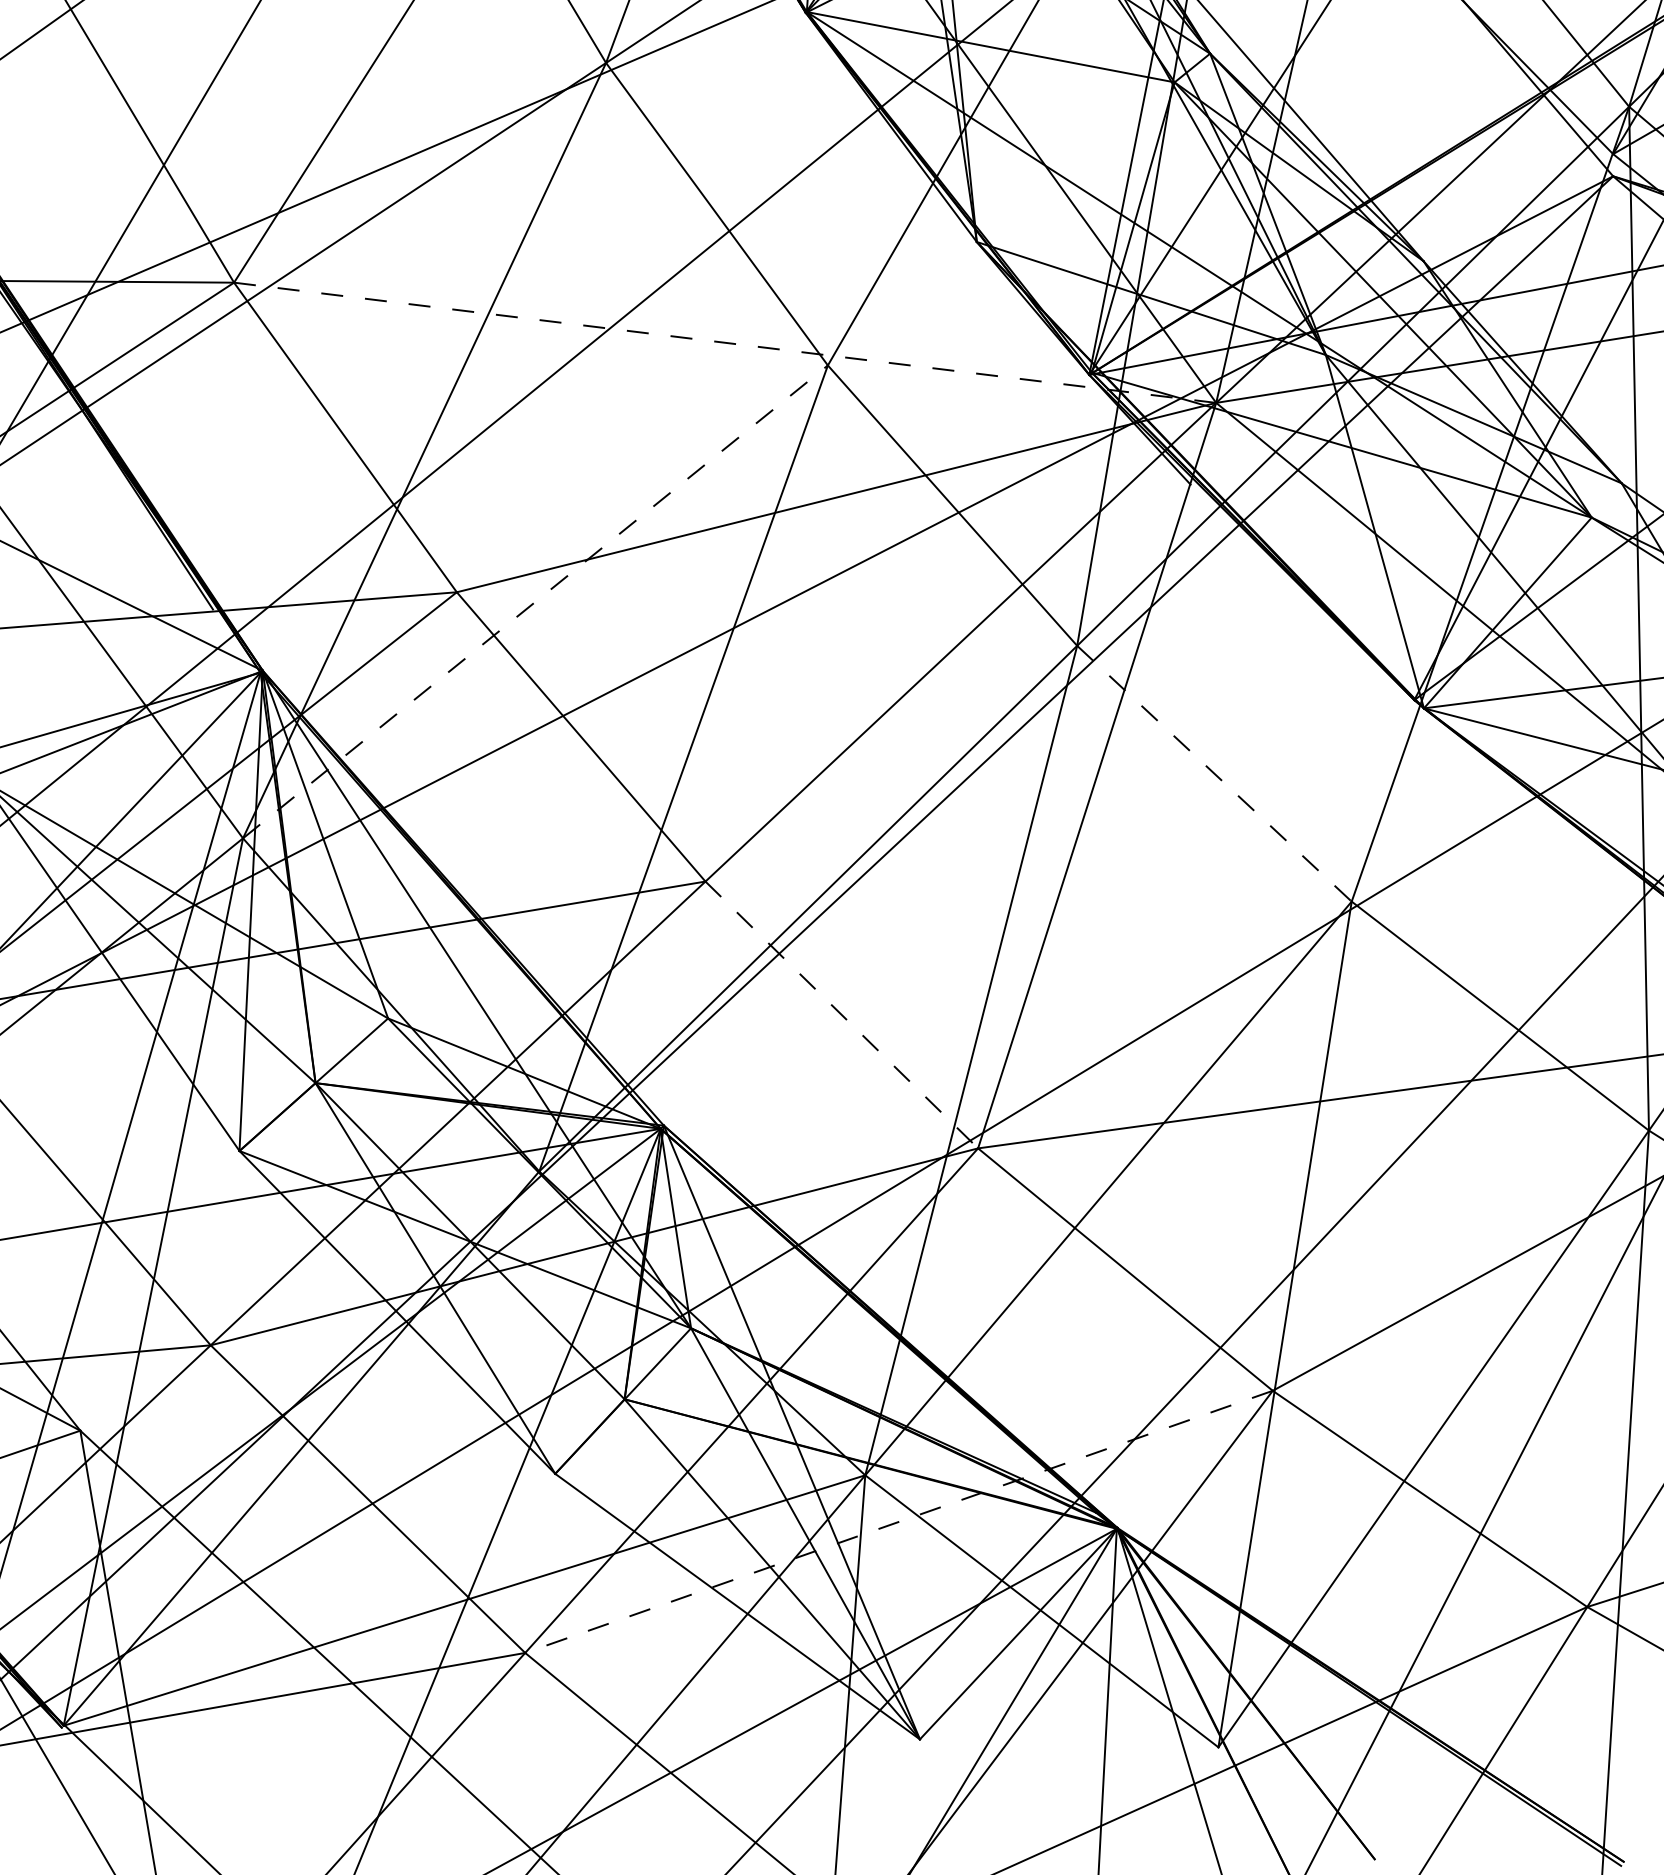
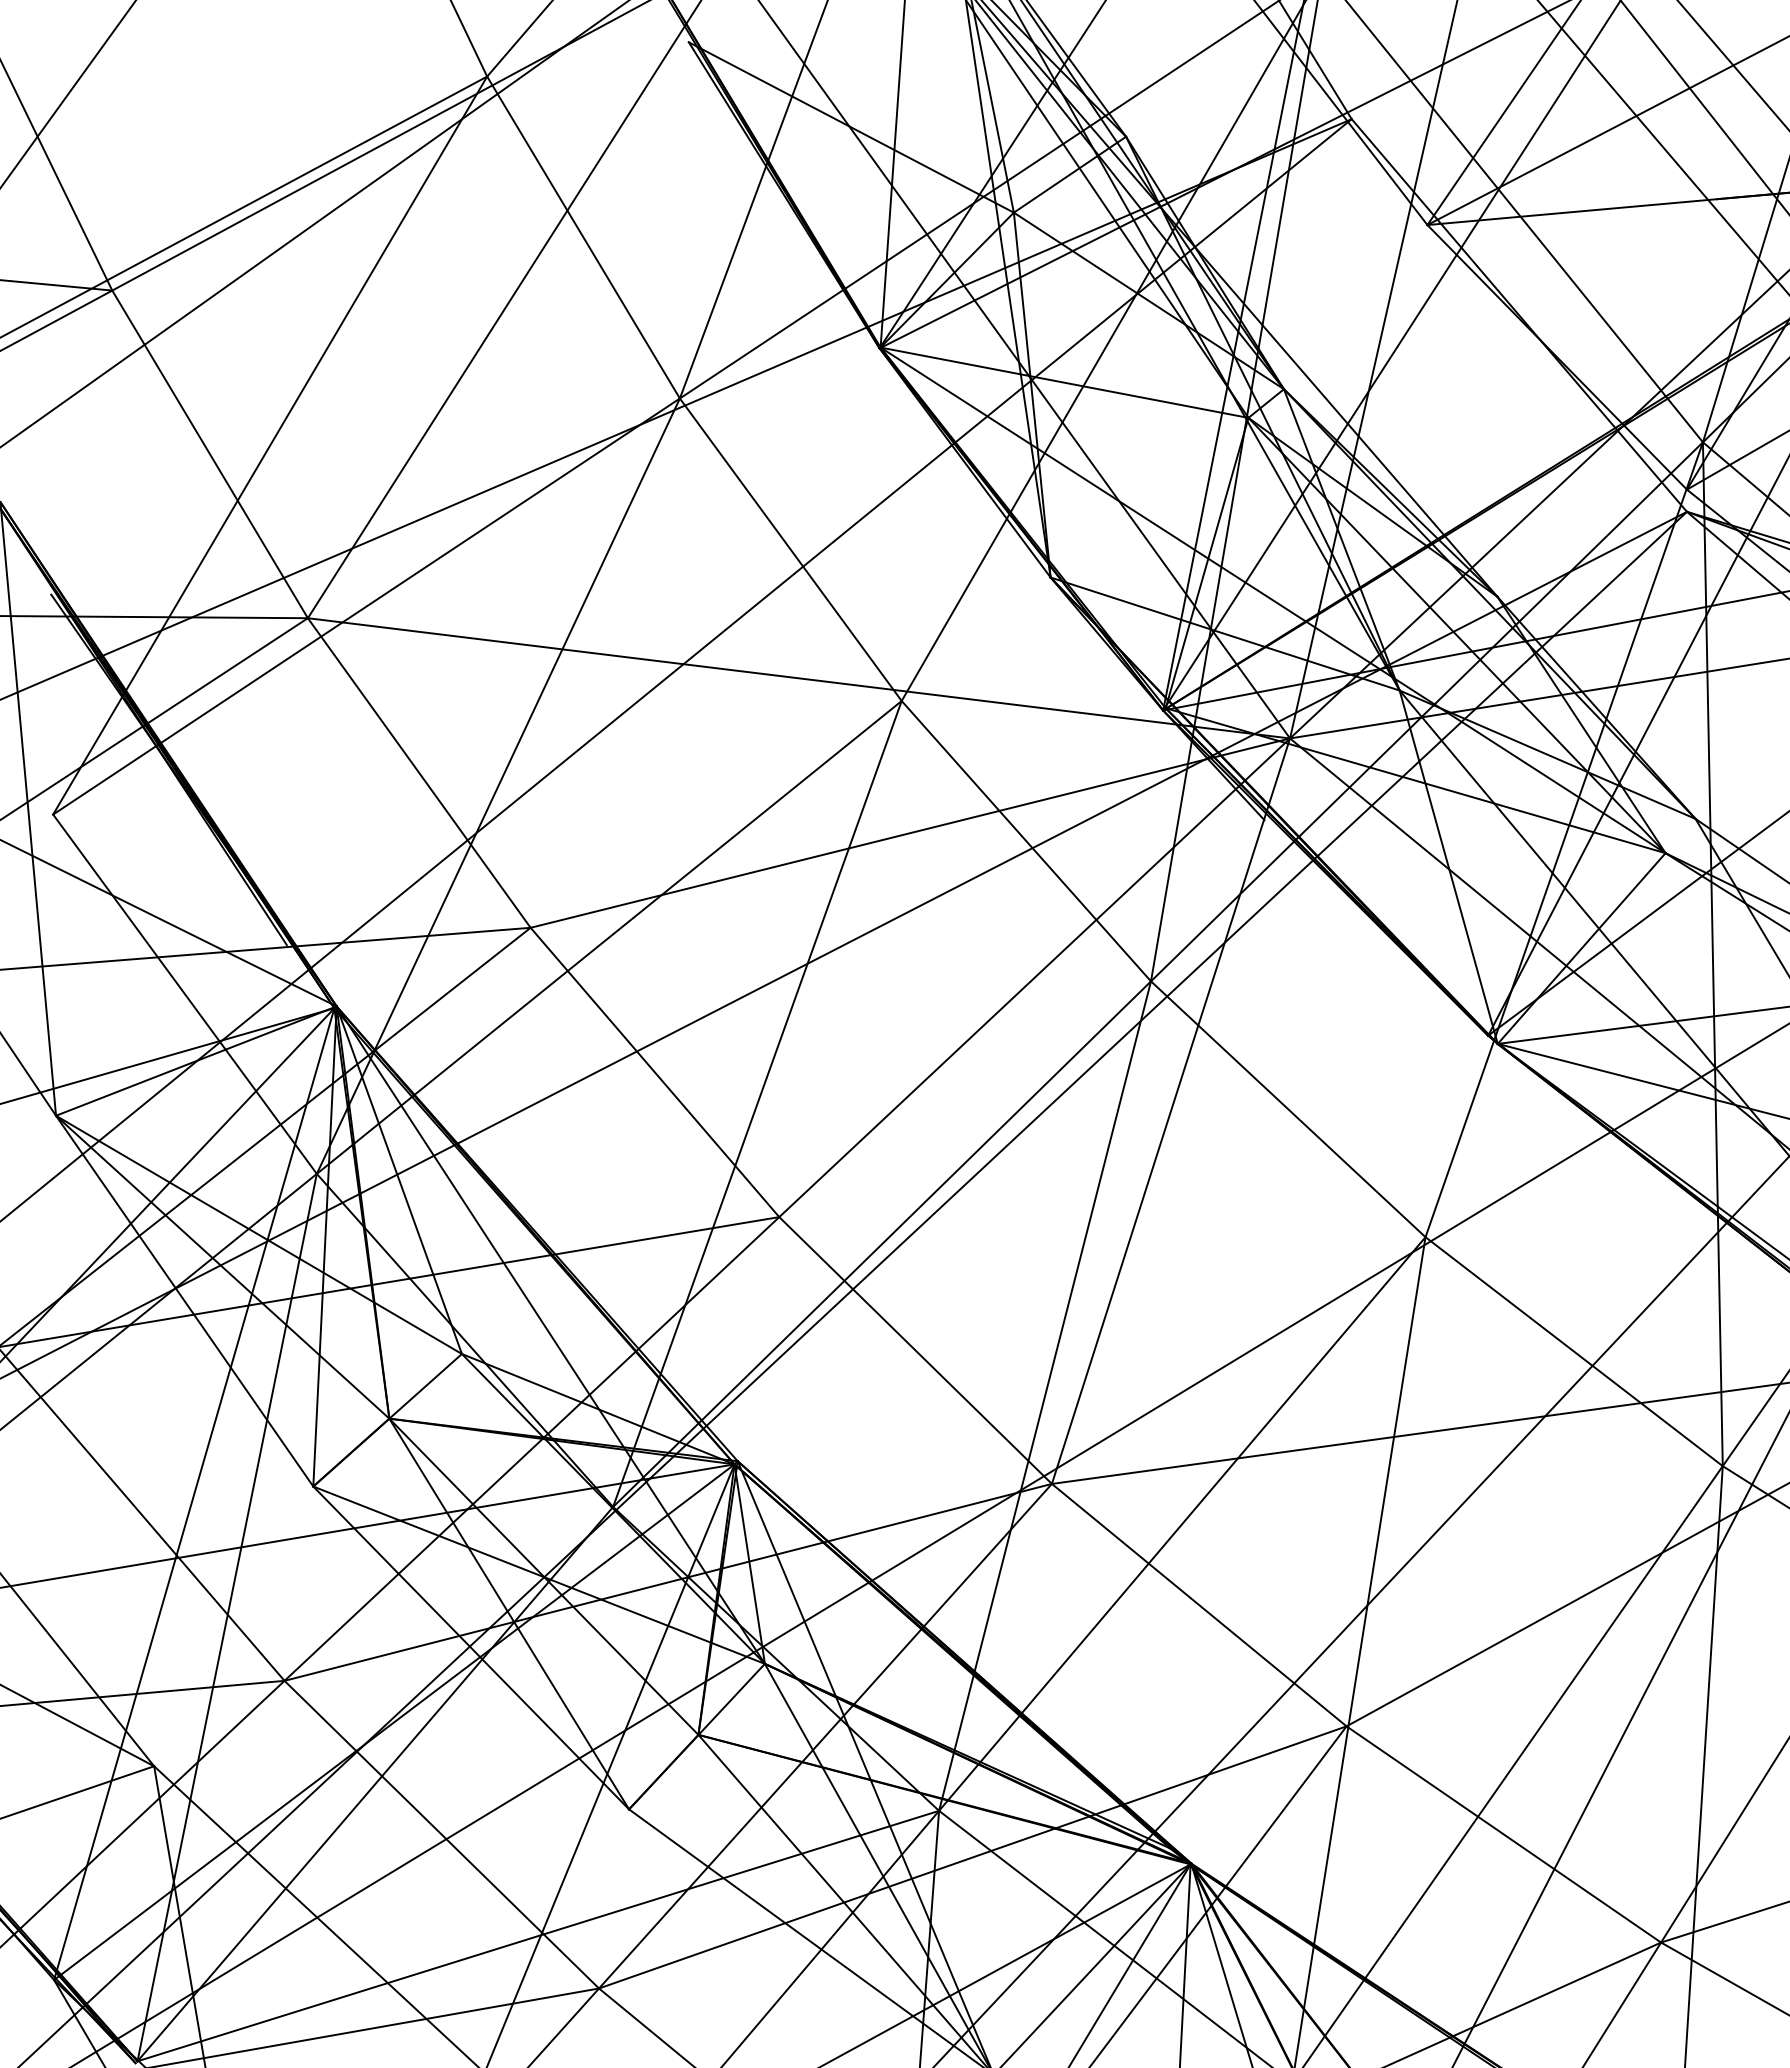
line: (724, 342) -> (798, 678), dashed -> solid
line: (535, 601) -> (609, 937), dashed -> solid
line: (1214, 773) -> (1288, 1109), dashed -> solid
line: (841, 1014) -> (915, 1350), dashed -> solid
line: (898, 1521) -> (972, 1857), dashed -> solid

